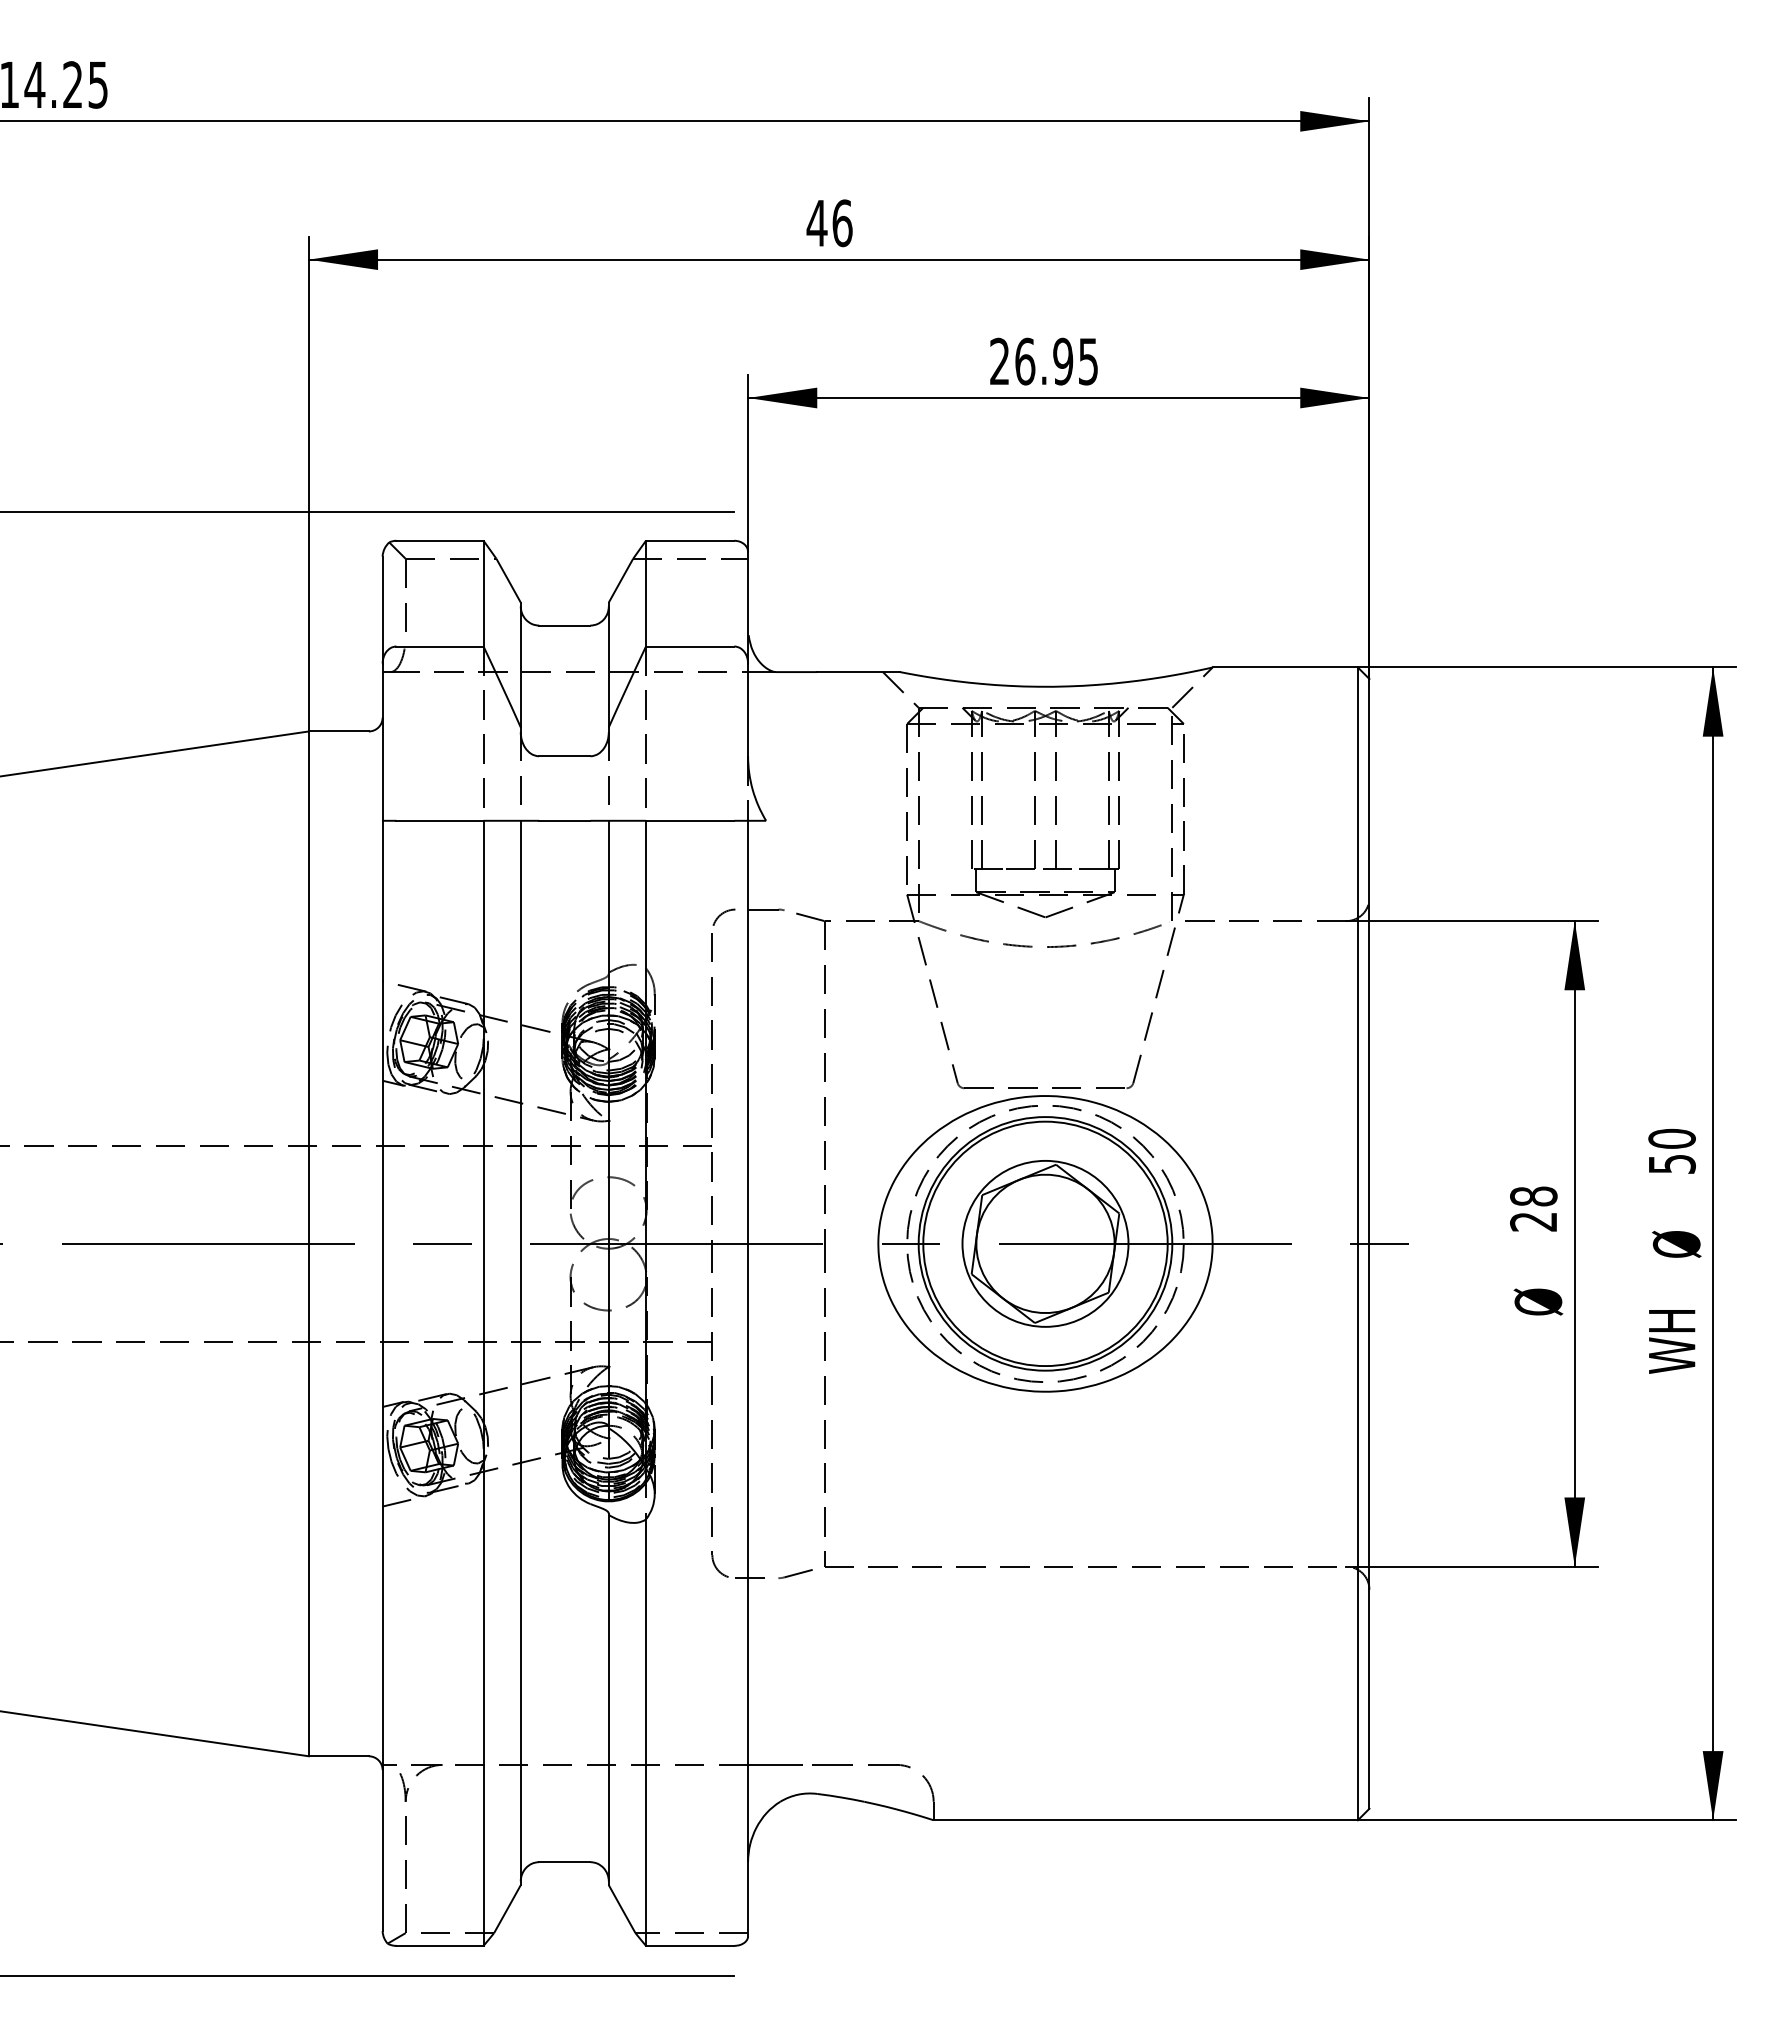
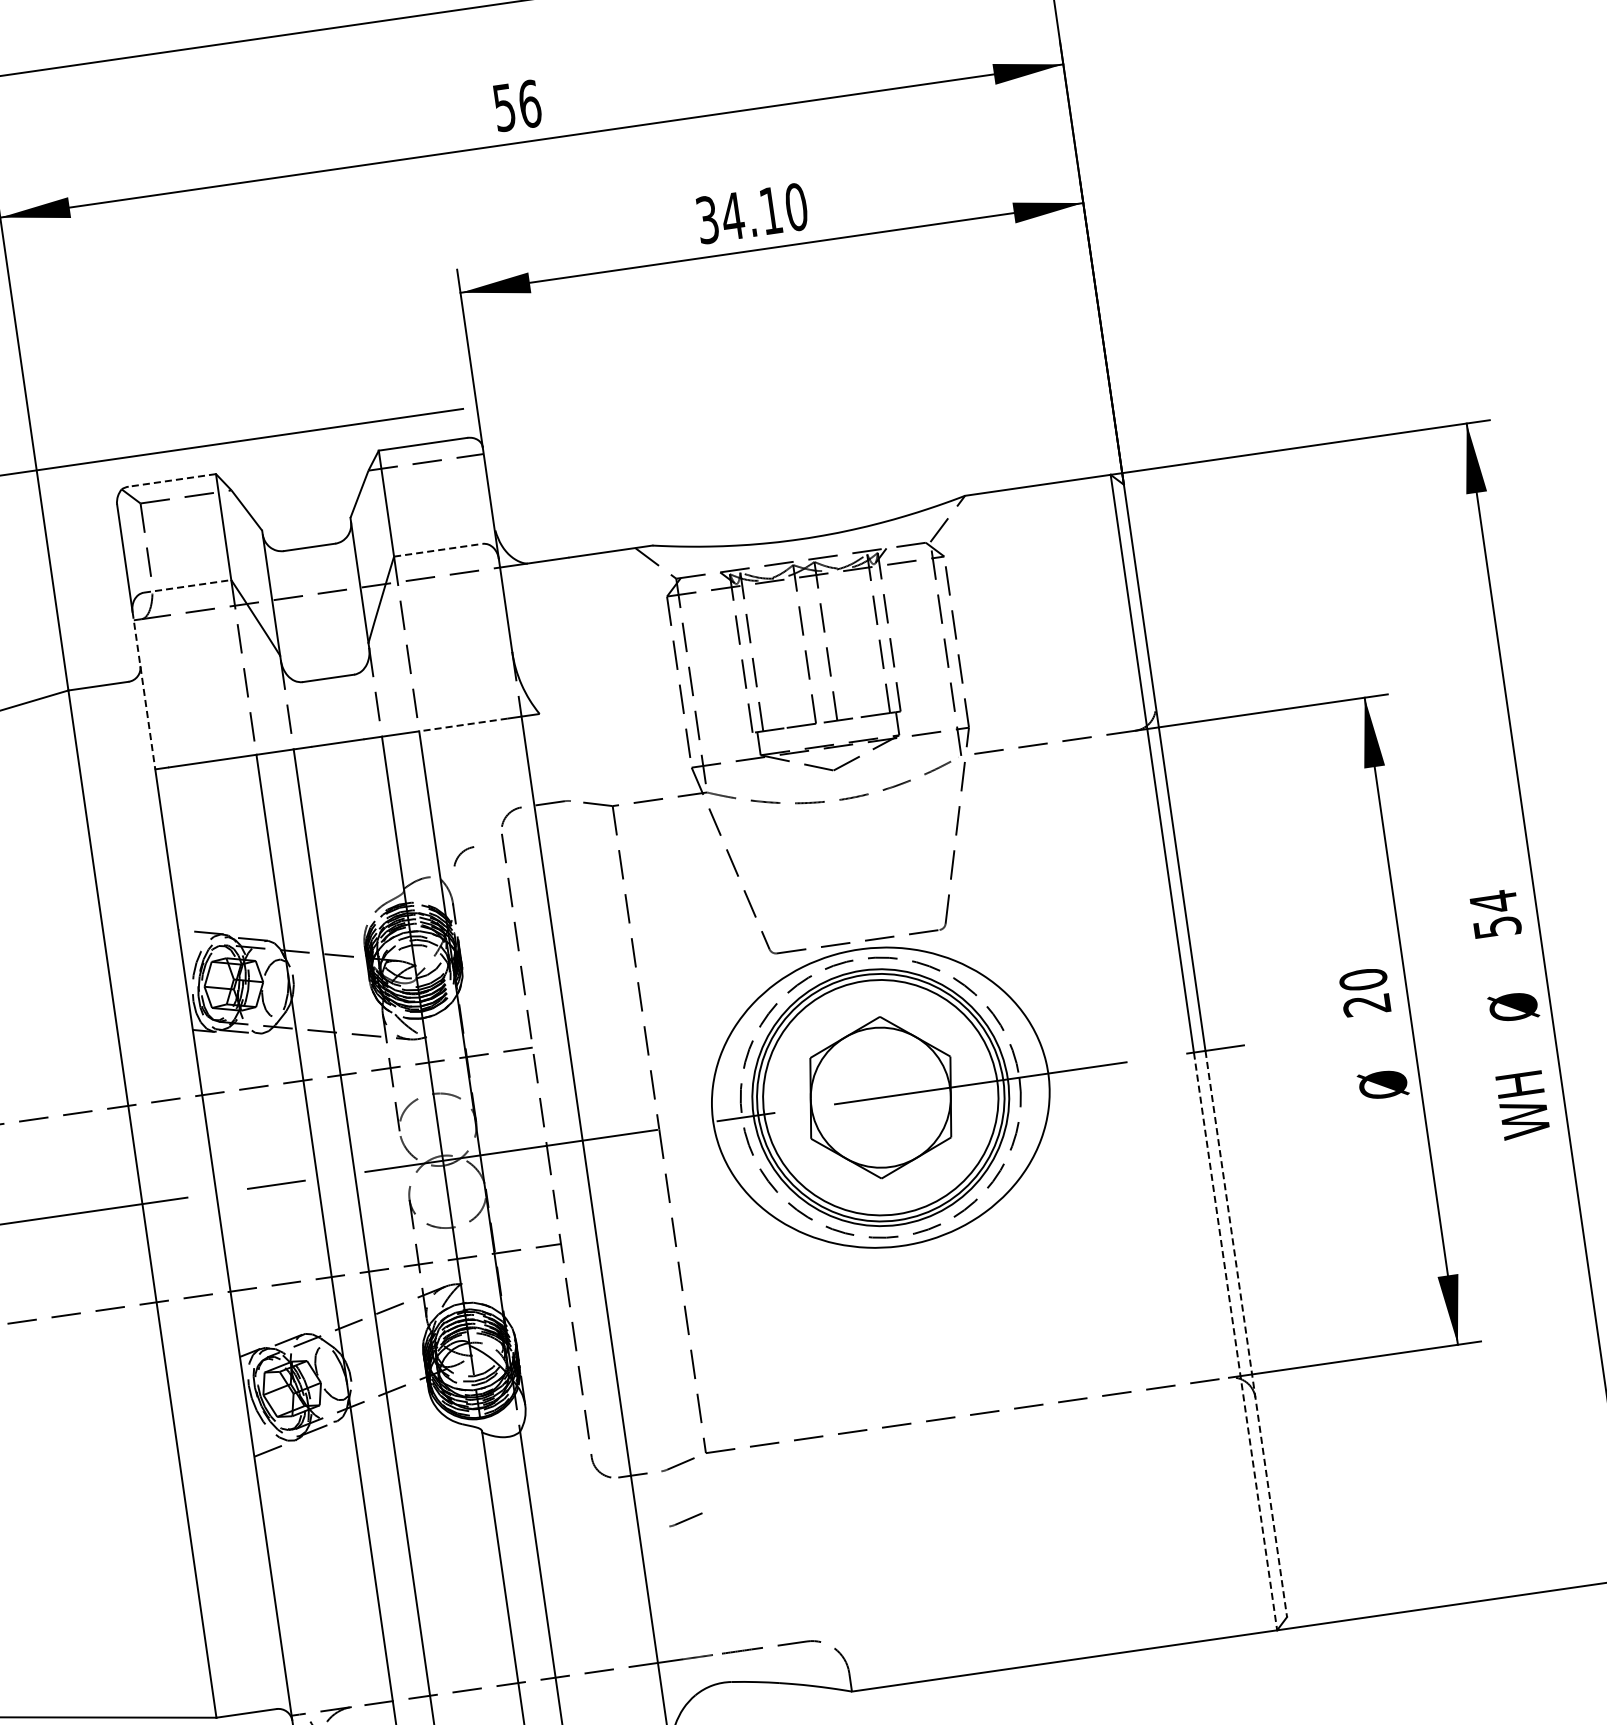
text: (816, 223) -> (503, 108), 46 -> 56
text: (1044, 361) -> (752, 213), 26.95 -> 34.10
line: (440, 540) -> (172, 480), solid -> dashed
line: (440, 646) -> (188, 586), solid -> dashed
line: (690, 646) -> (438, 550), solid -> dashed
line: (382, 742) -> (143, 690), solid -> dashed
line: (689, 820) -> (462, 724), solid -> dashed
arc: (670, 946) -> (461, 853), added
text: (1671, 1138) -> (1493, 901), 50 -> 54
text: (1533, 1196) -> (1363, 979), 28 -> 20
circle: (1045, 1243) -> (880, 1097), size x1.4
line: (1369, 1526) -> (1246, 1334), solid -> dashed
line: (1357, 1532) -> (1235, 1341), solid -> dashed
line: (795, 1628) -> (685, 1519), added

